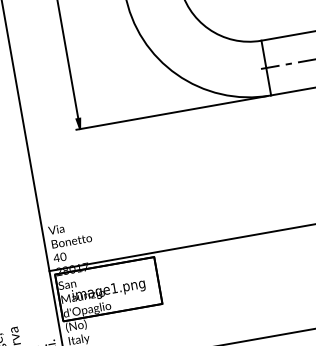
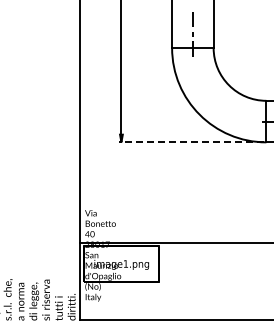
line: (171, 113) -> (190, 142), solid -> dashed

